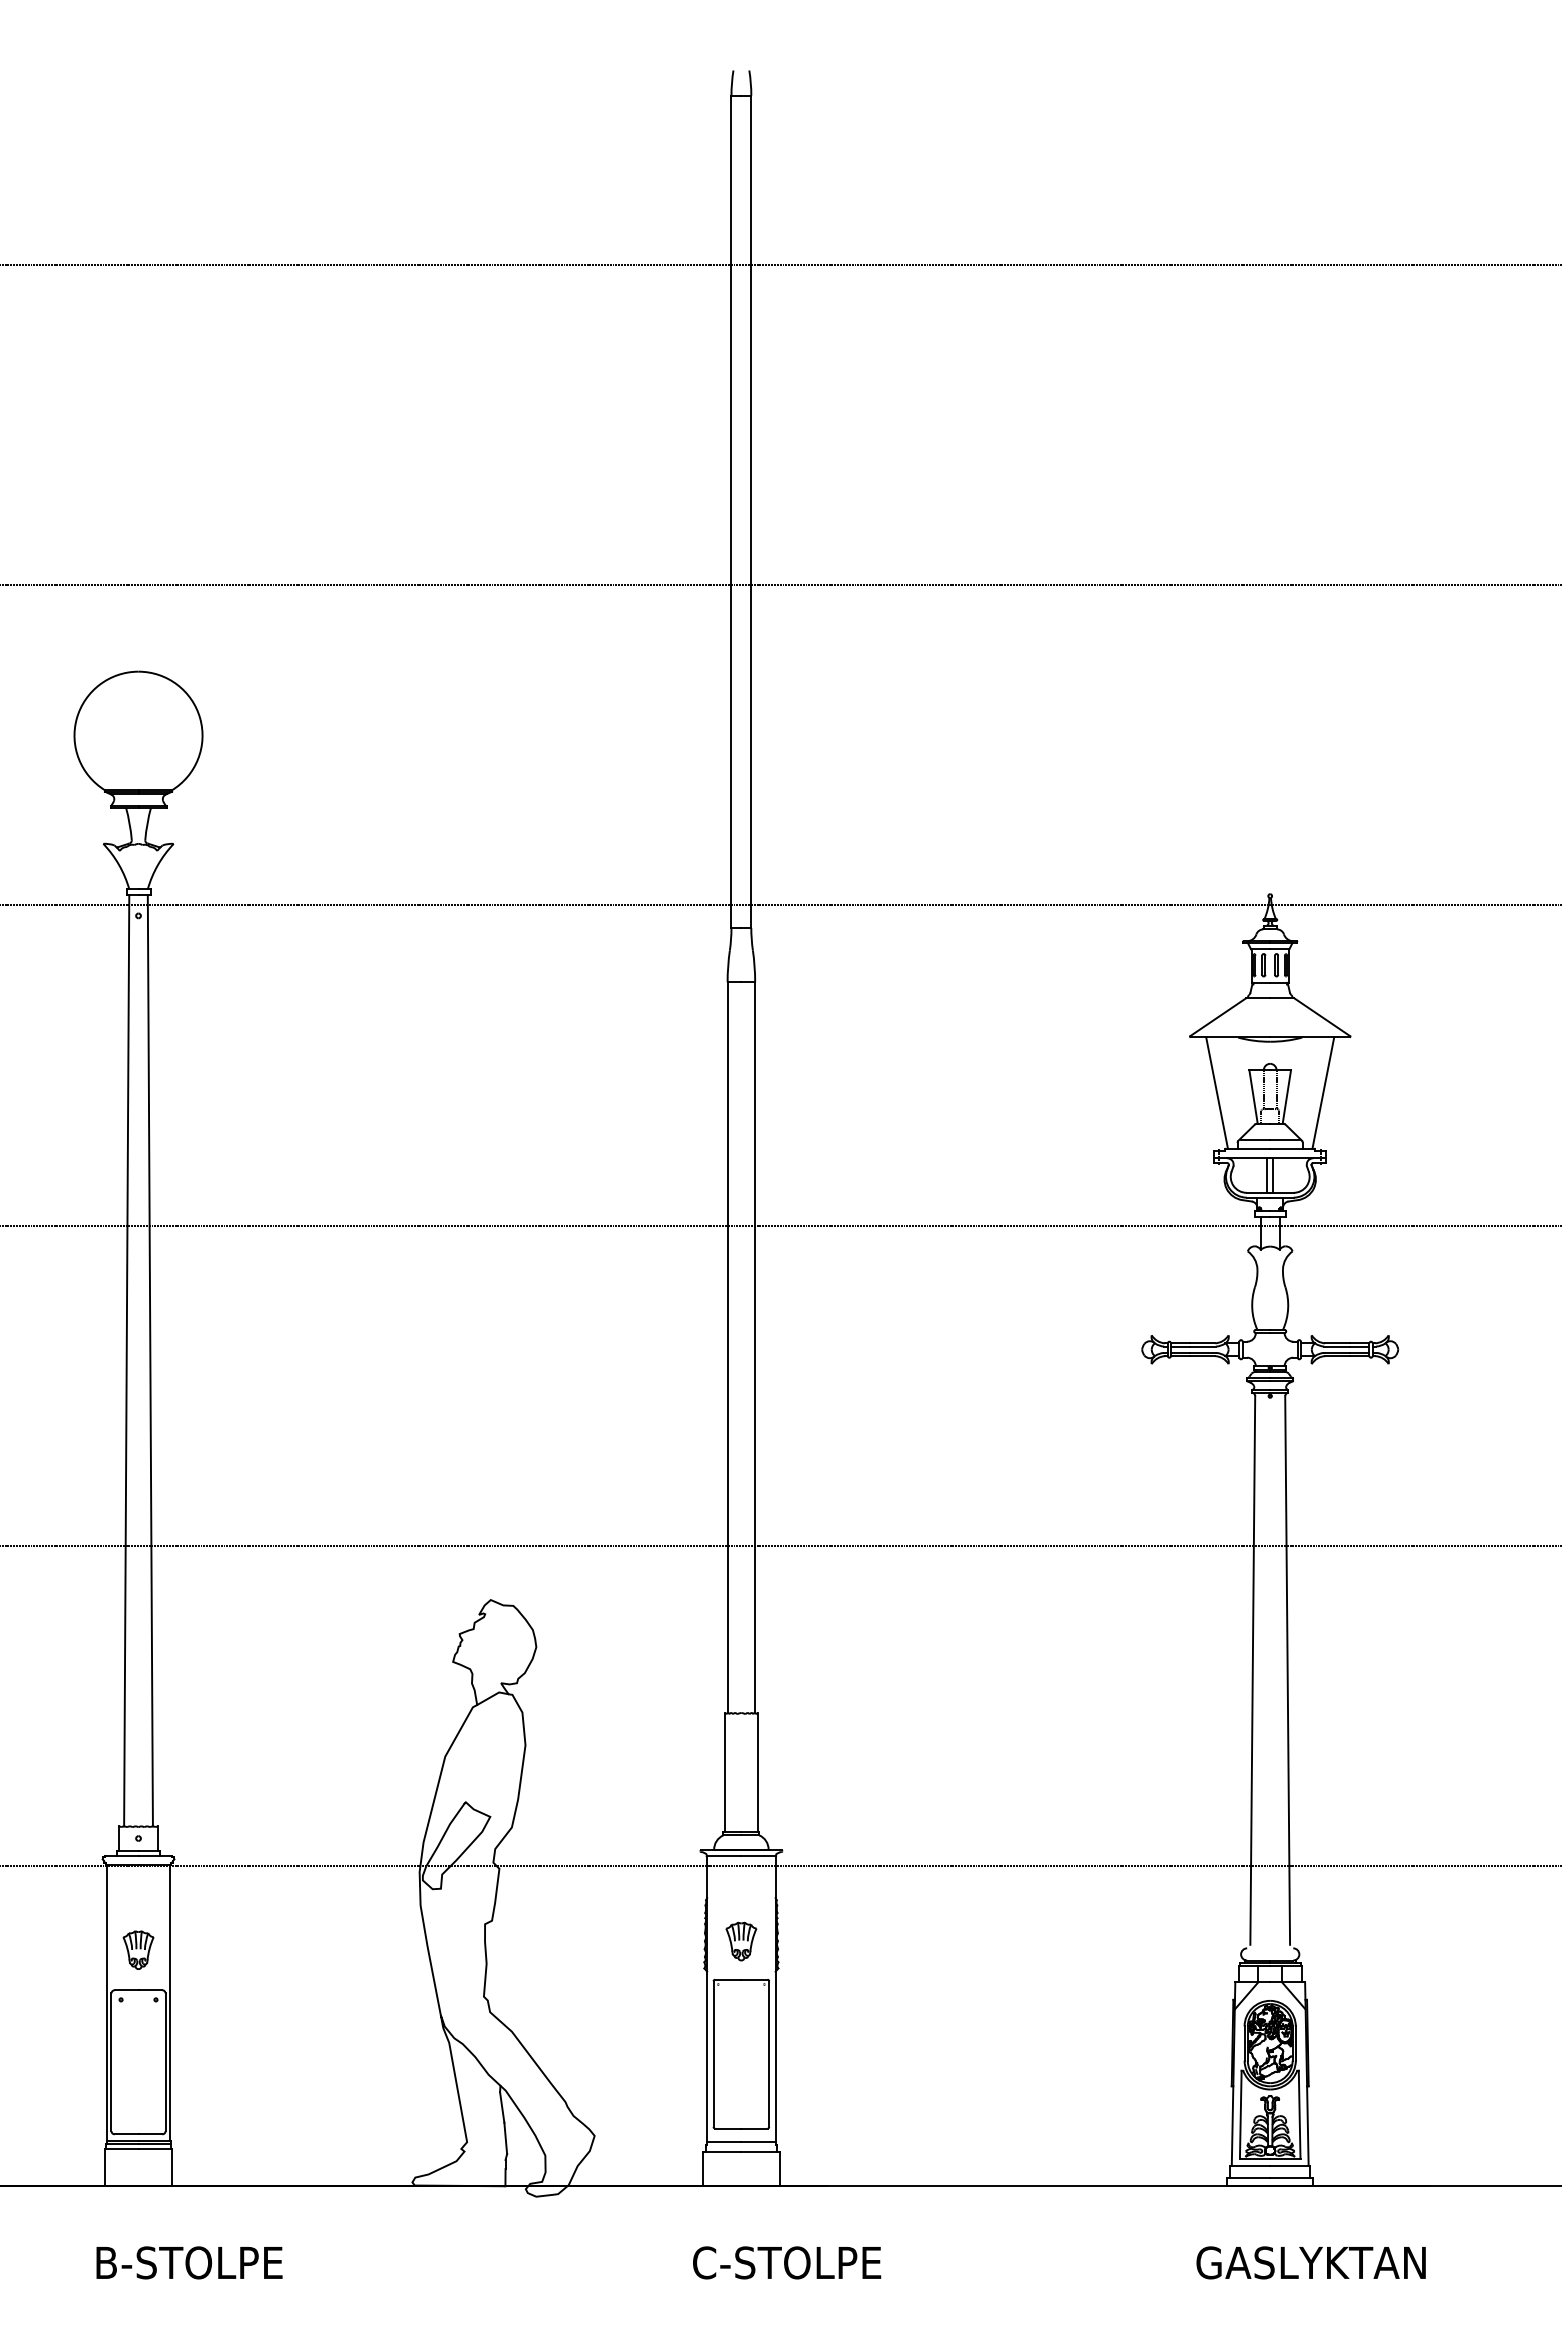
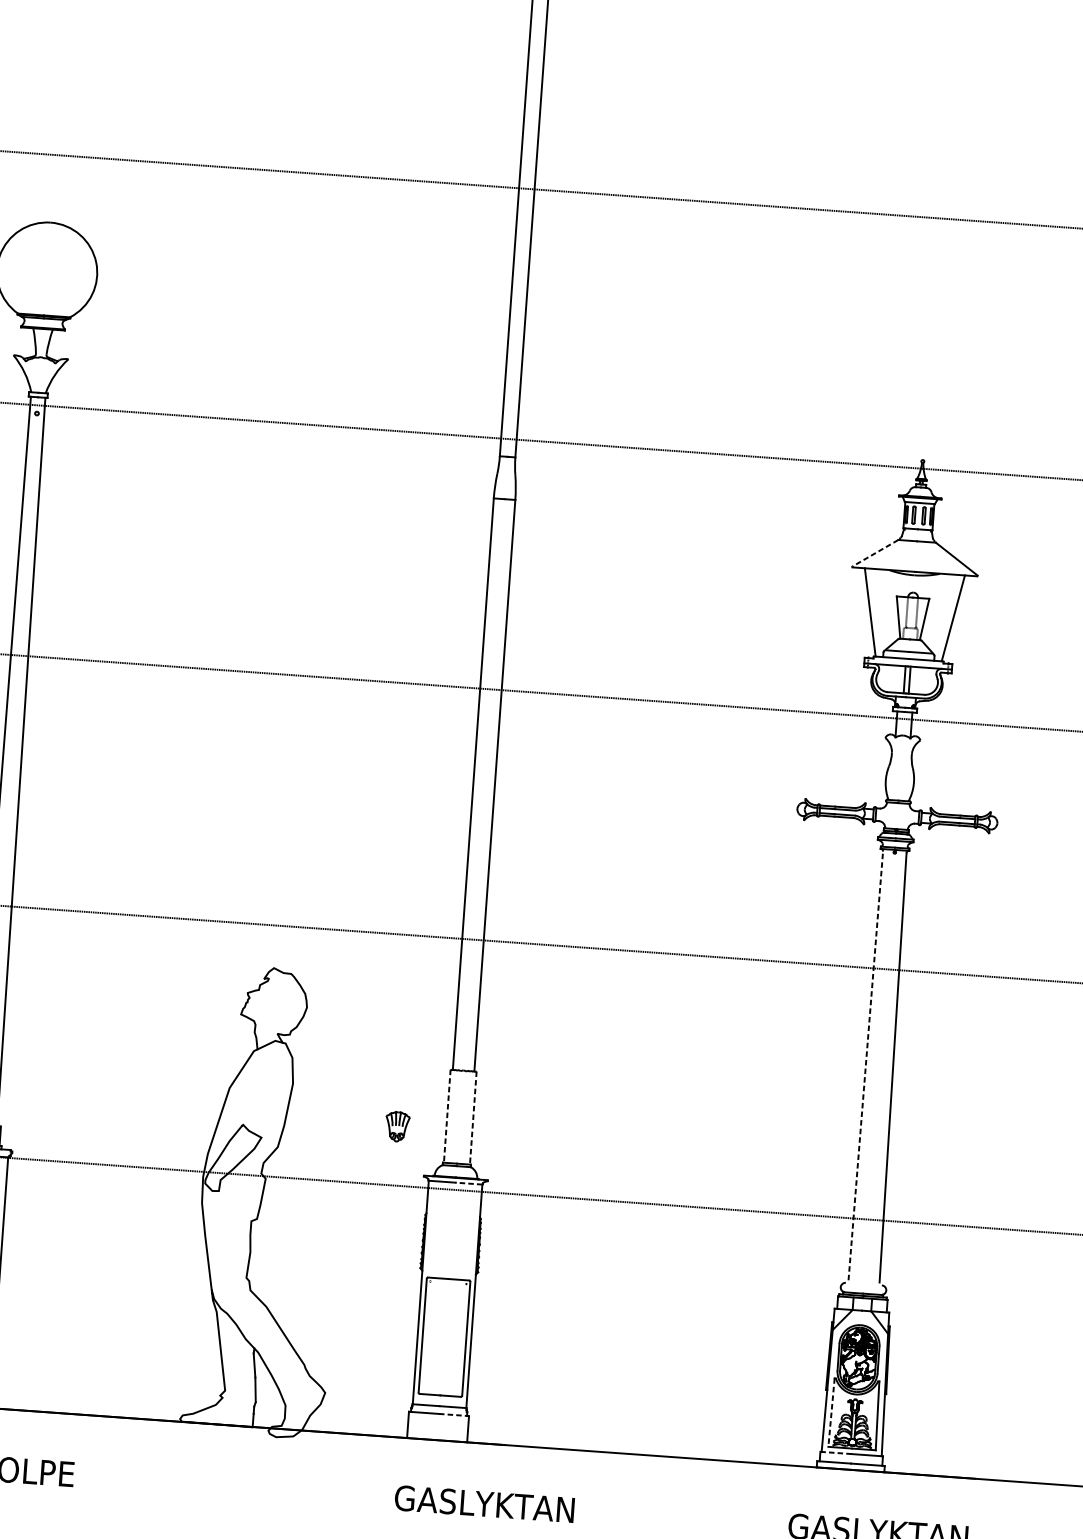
line: (1218, 1017) -> (875, 553), solid -> dashed
line: (1252, 1670) -> (865, 1065), solid -> dashed
line: (724, 1772) -> (447, 1116), solid -> dashed
line: (758, 1772) -> (473, 1117), solid -> dashed
line: (758, 1856) -> (468, 1183), solid -> dashed
part: (741, 1941) -> (397, 1126), moved
line: (1240, 2114) -> (831, 1412), solid -> dashed
line: (761, 2152) -> (454, 1415), solid -> dashed
line: (1249, 2165) -> (835, 1452), solid -> dashed
text: (814, 2262) -> (489, 1504), C-STOLPE -> GASLYKTAN

